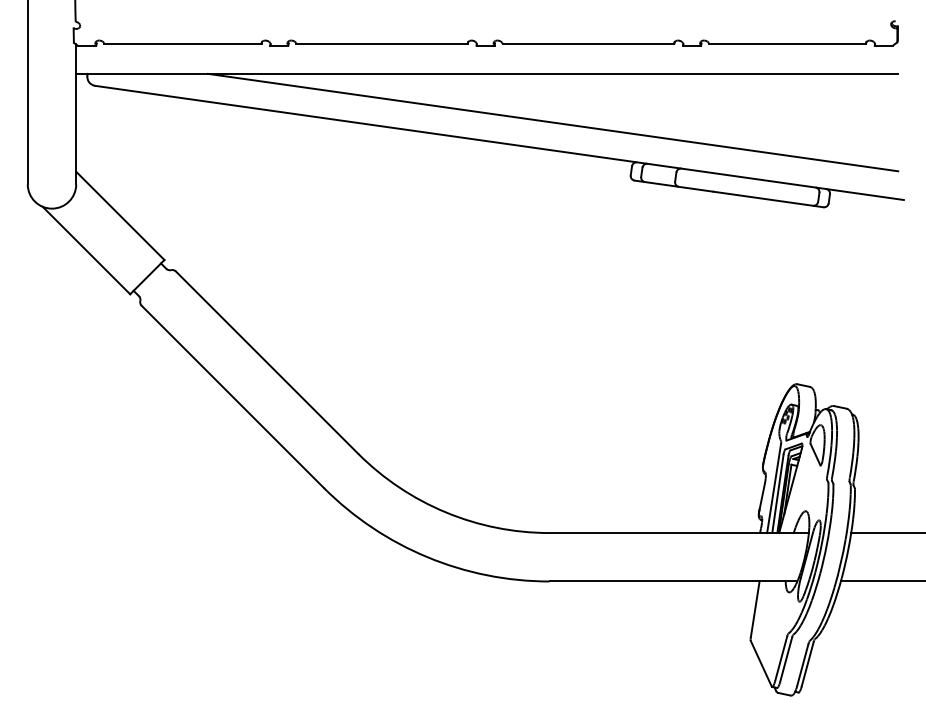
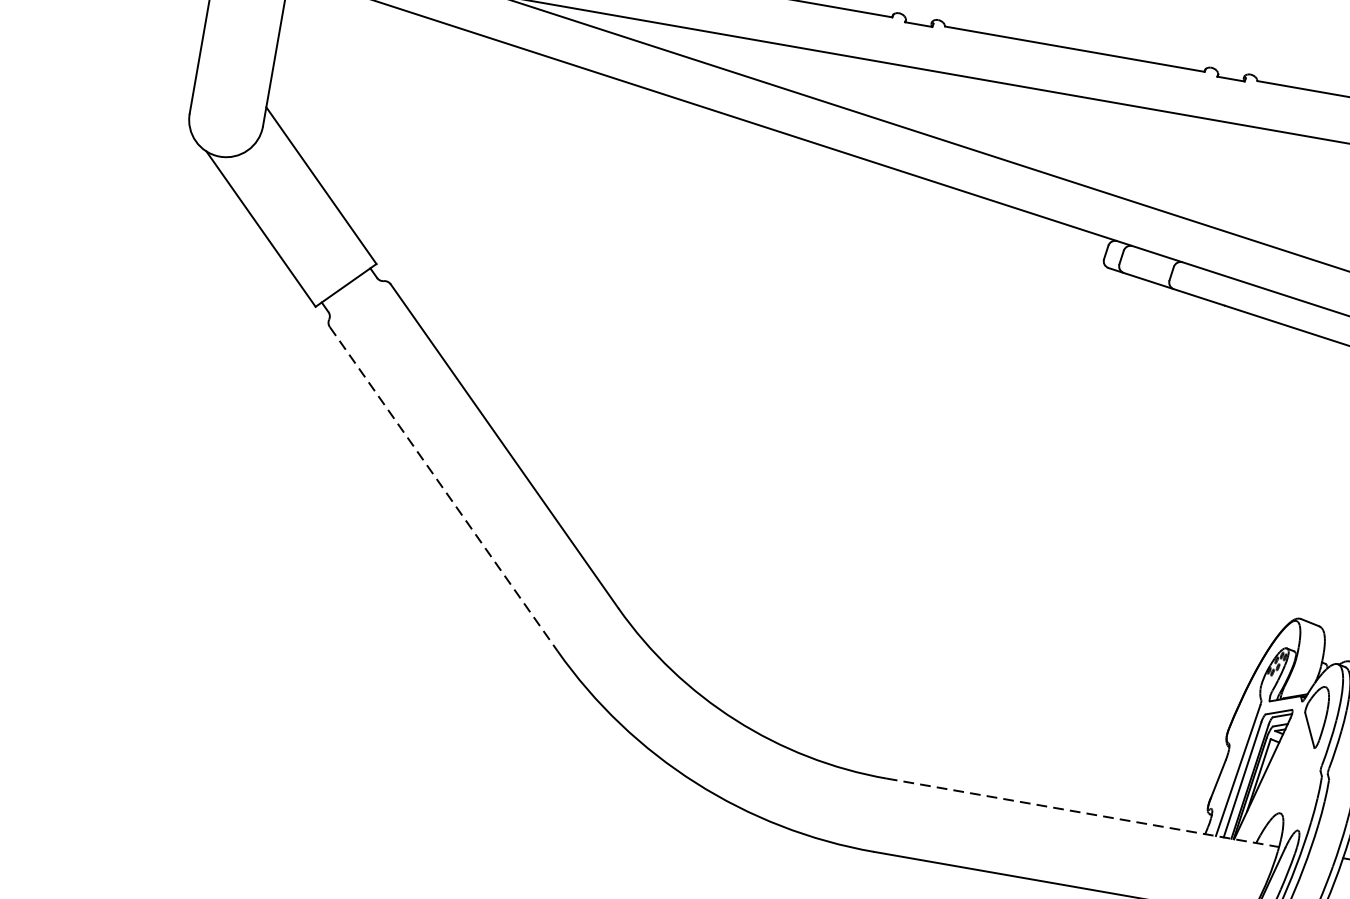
line: (232, 396) -> (443, 488), solid -> dashed
line: (679, 533) -> (1083, 813), solid -> dashed

